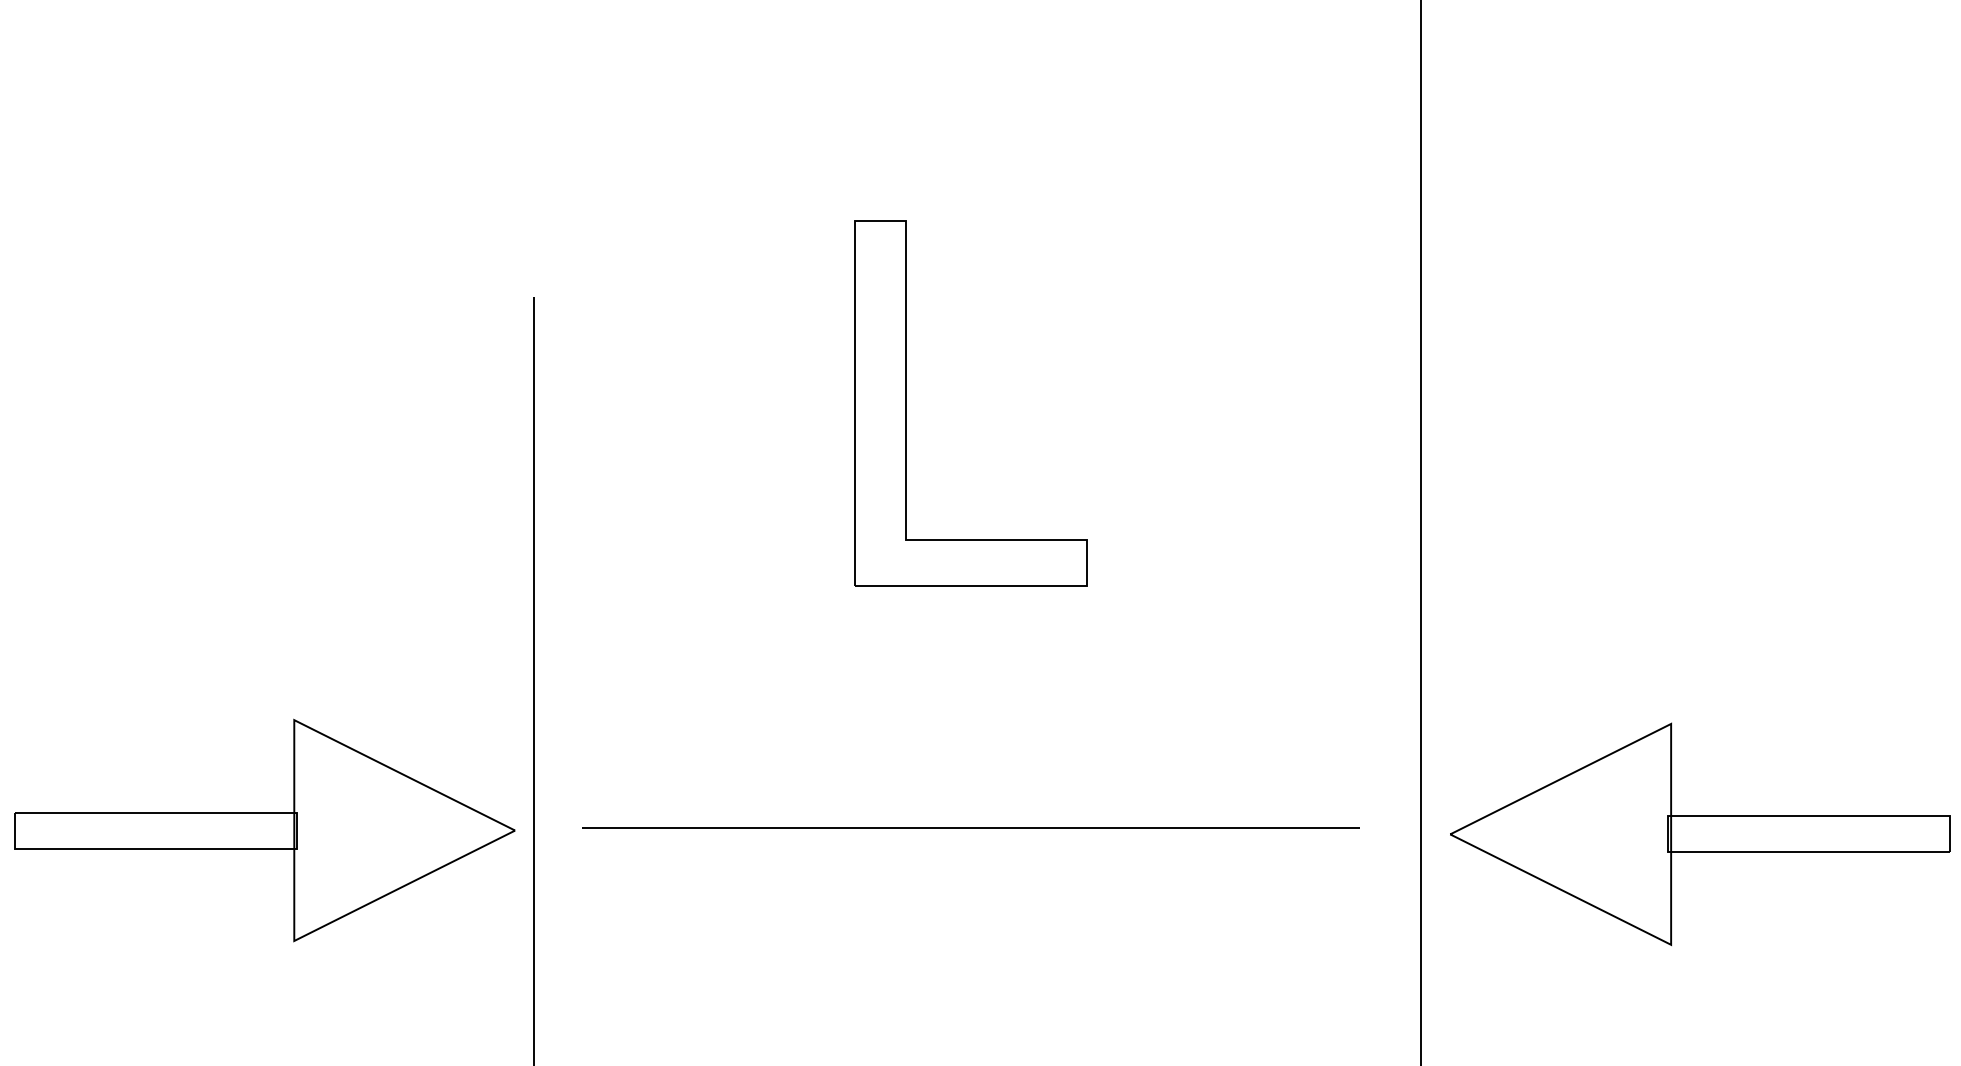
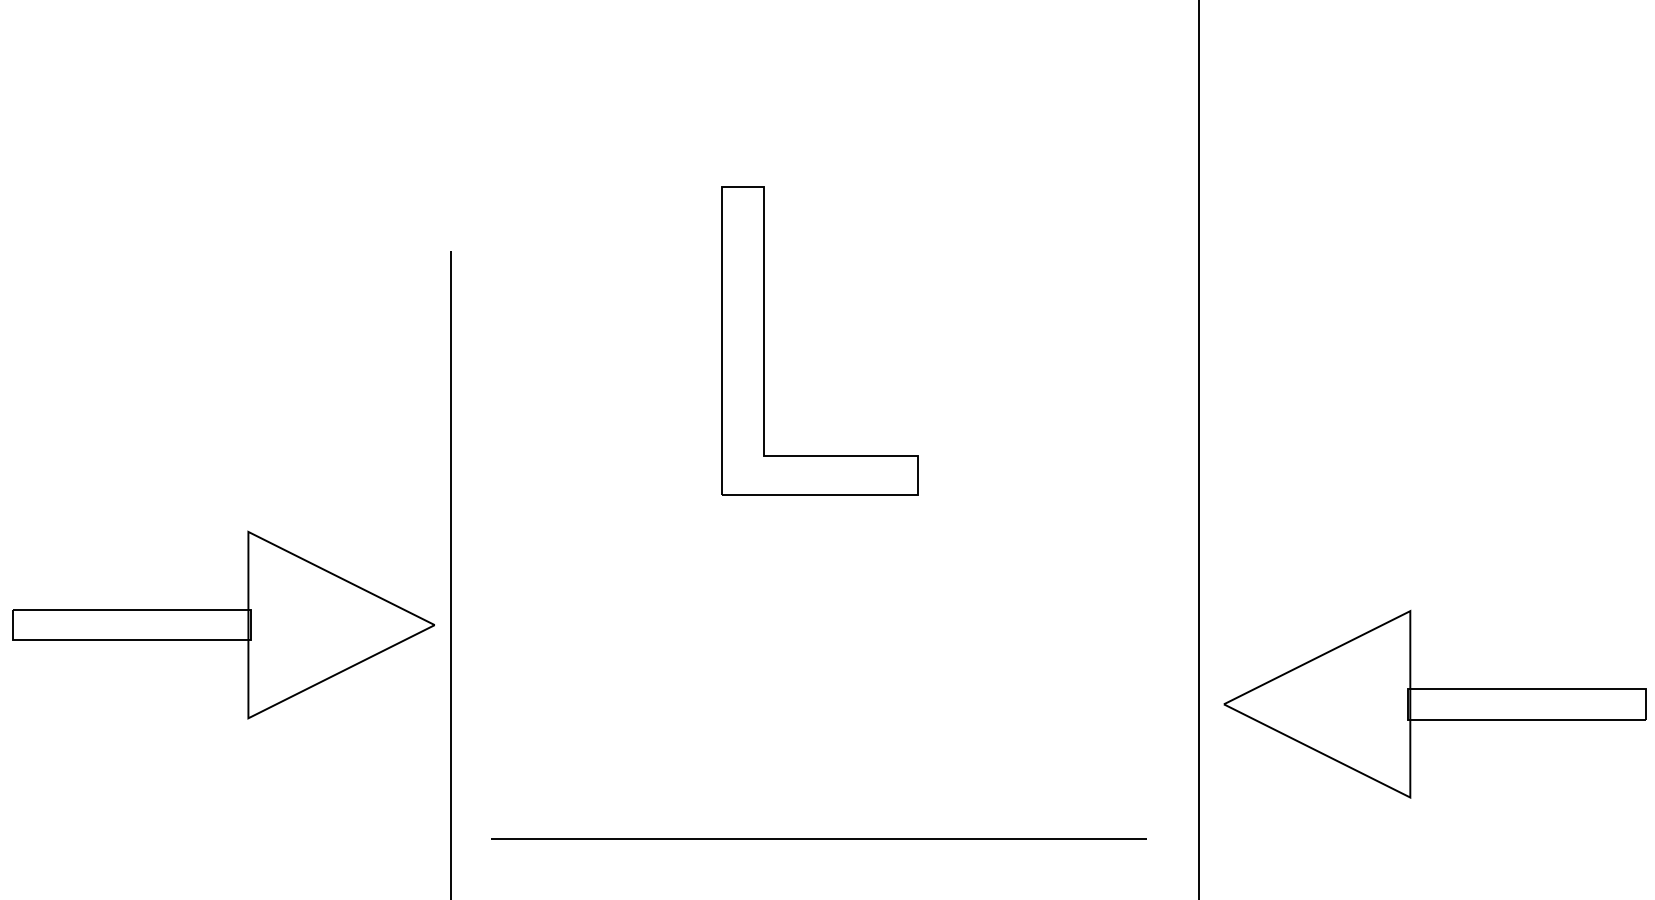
line: (969, 827) -> (818, 838), moved
part: (264, 829) -> (223, 624), moved

